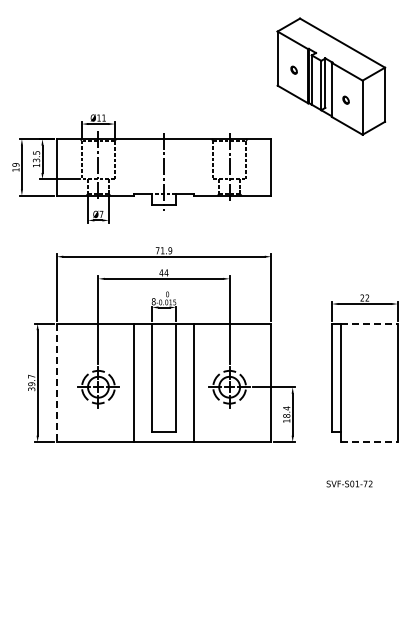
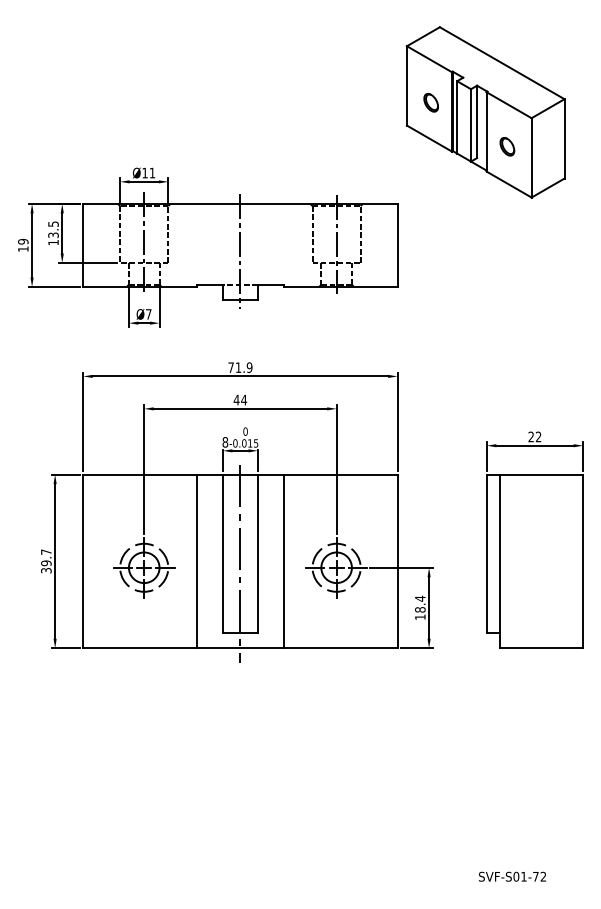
part: (293, 70) -> (430, 103), size x1.67
part: (345, 100) -> (506, 147), size x1.67
line: (369, 323) -> (541, 474), dashed -> solid
line: (56, 383) -> (82, 562), dashed -> solid
line: (164, 384) -> (241, 563), added
line: (369, 442) -> (541, 648), dashed -> solid
text: (349, 483) -> (512, 876), moved

